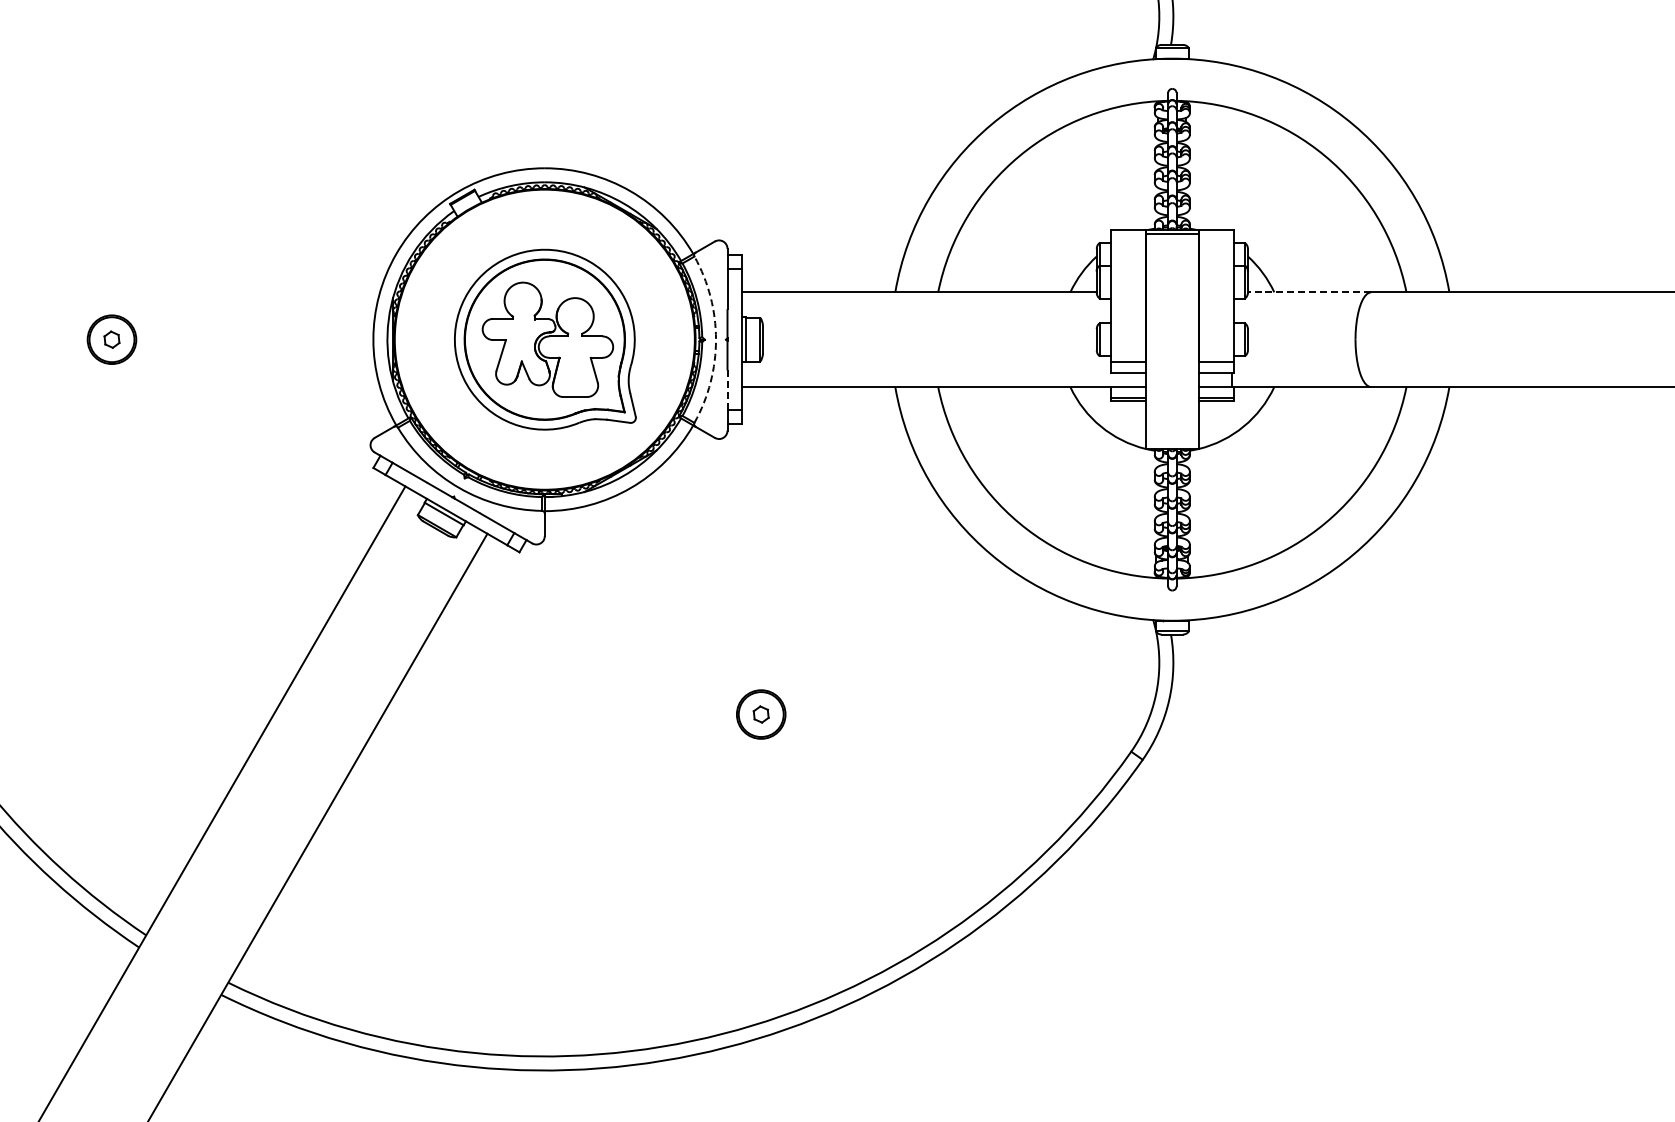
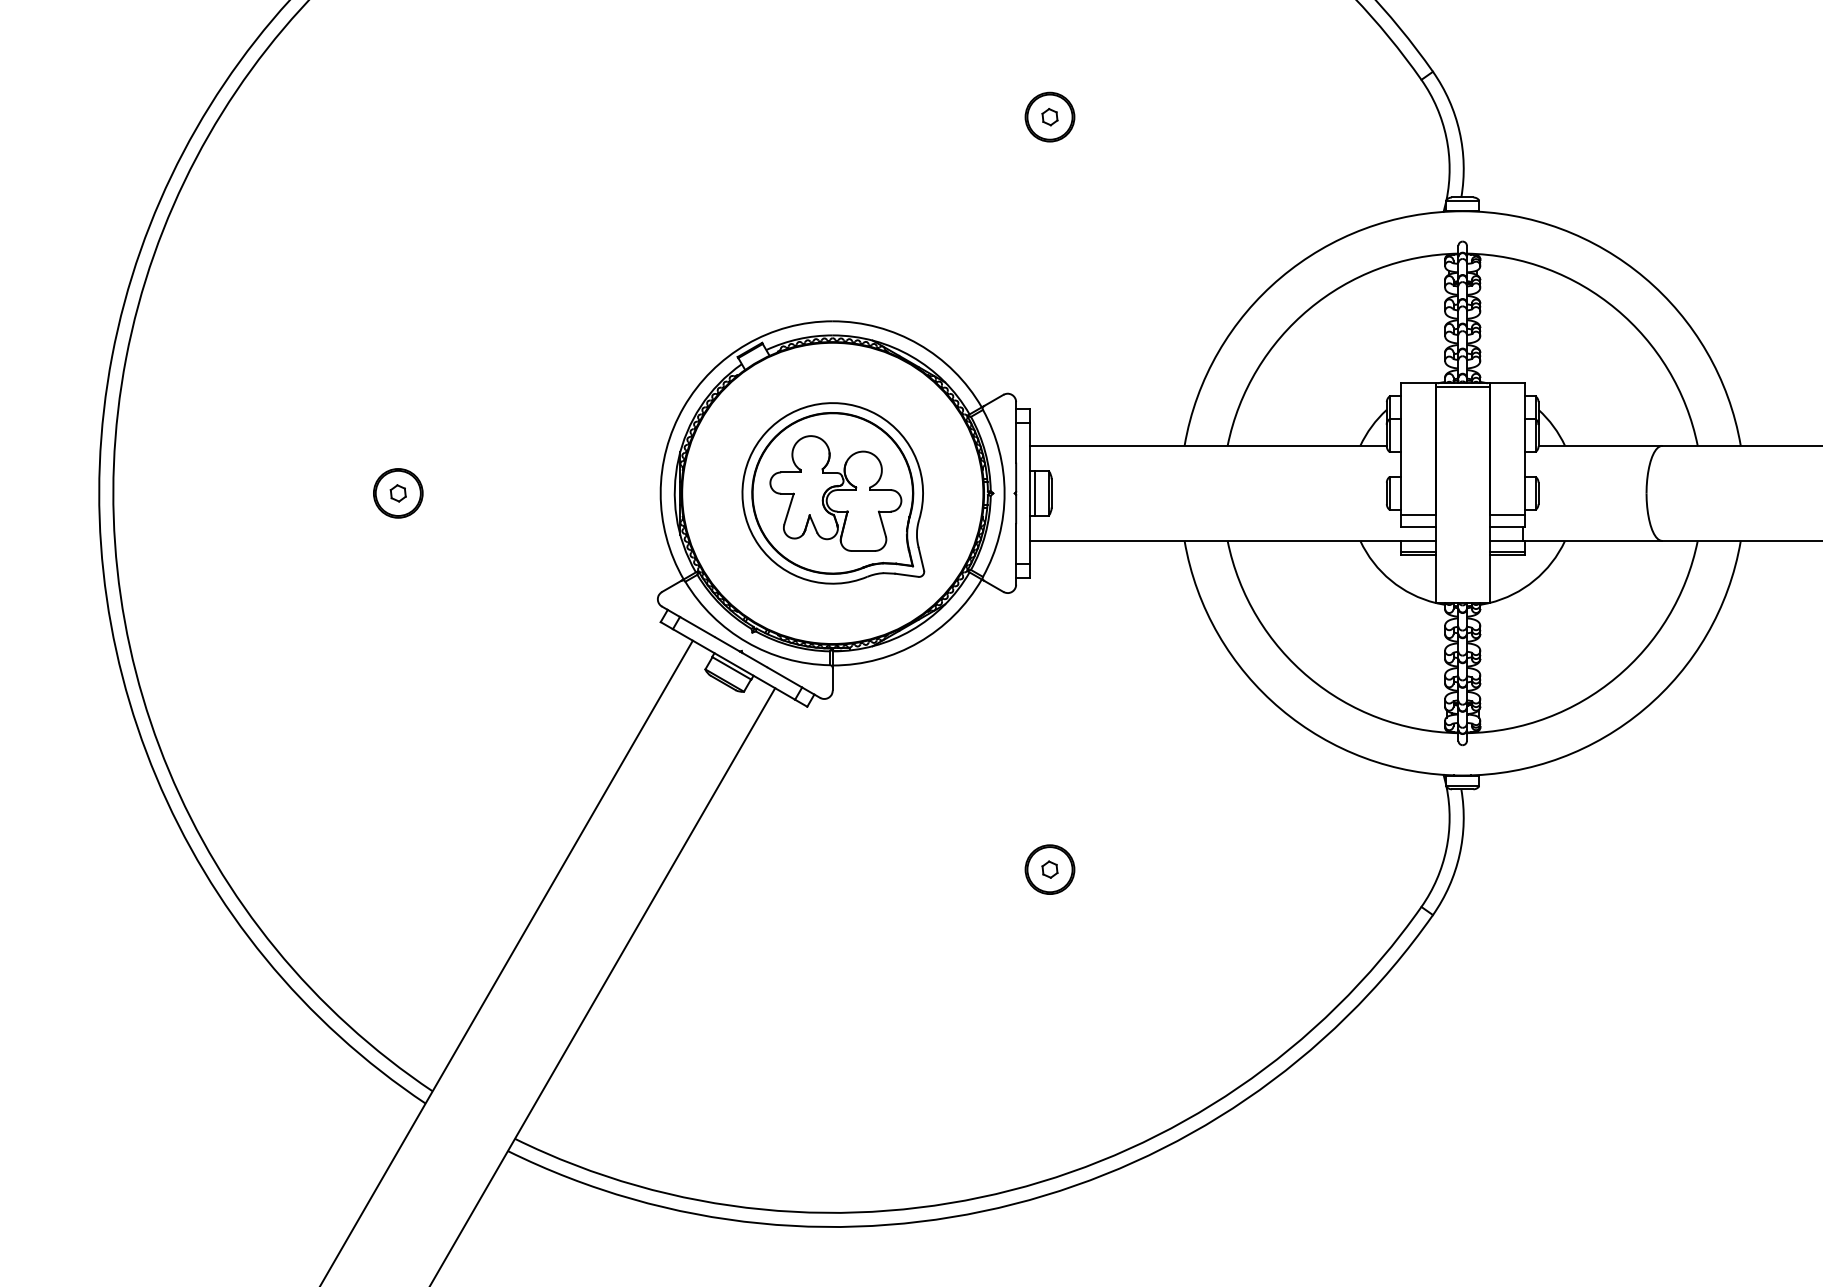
line: (1309, 291) -> (1600, 445), dashed -> solid
arc: (715, 339) -> (1004, 493), dashed -> solid
line: (727, 390) -> (1016, 544), dashed -> solid

